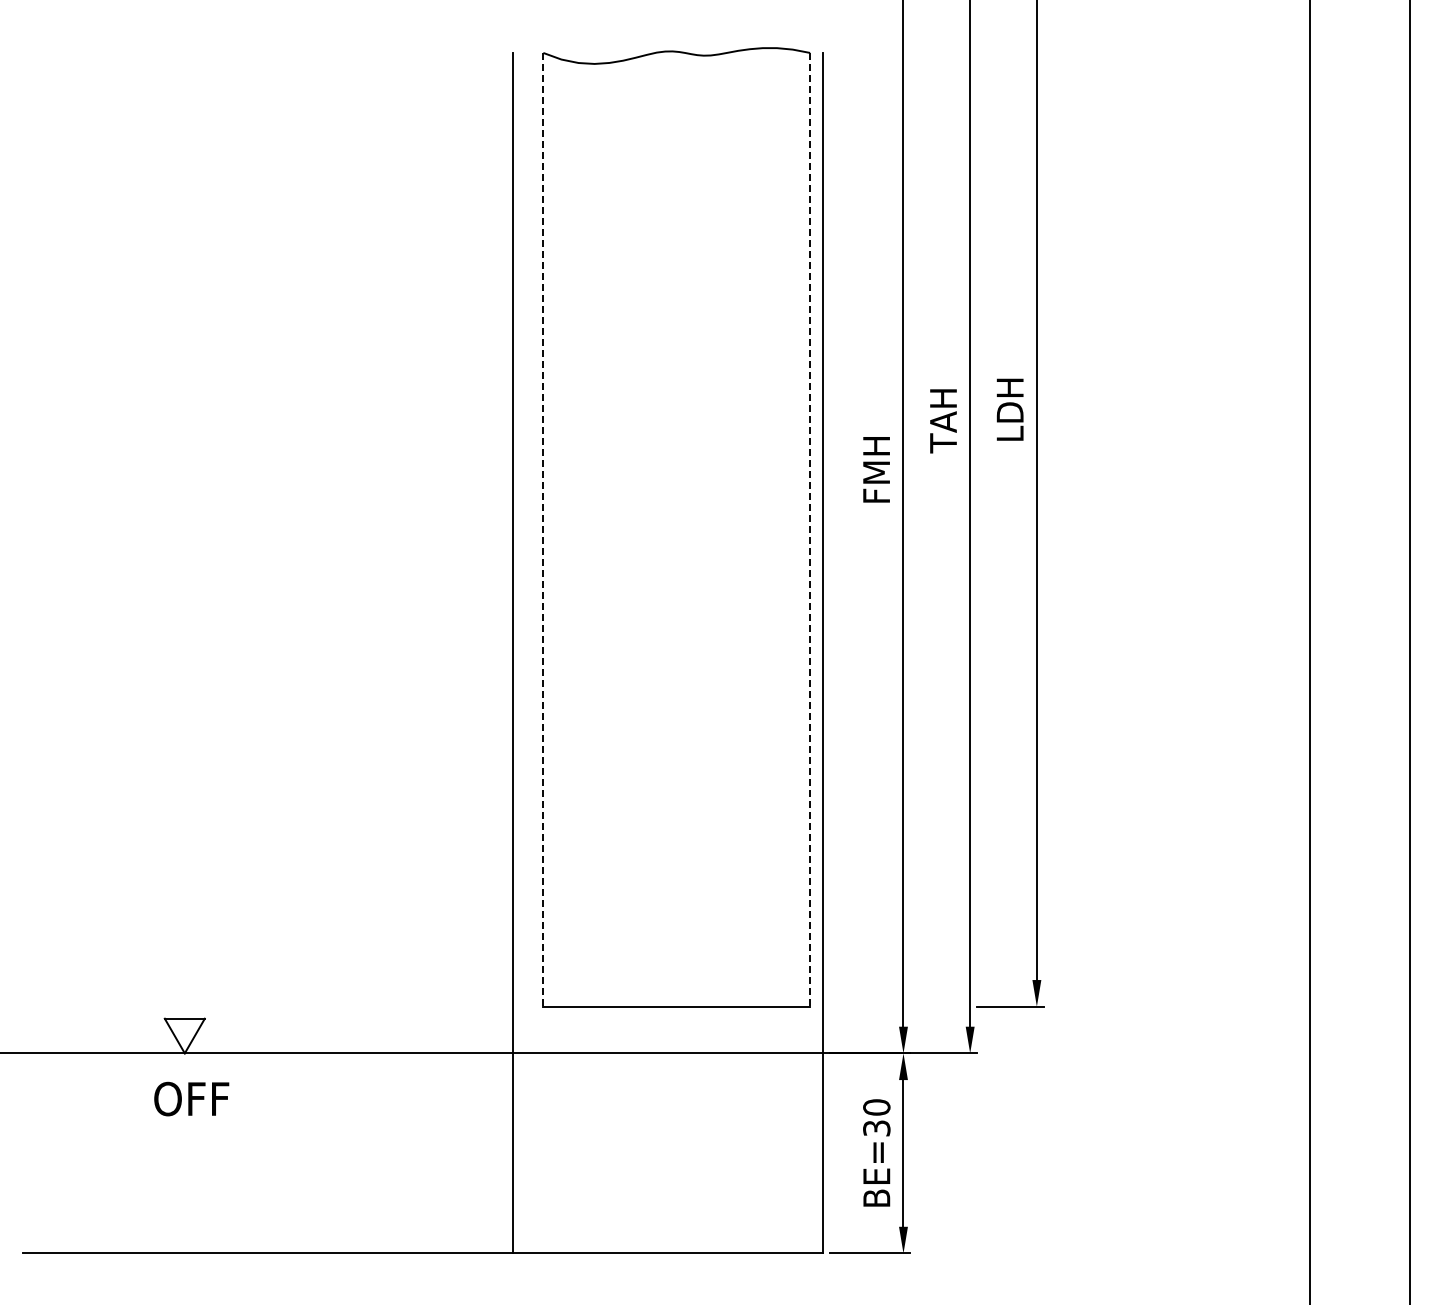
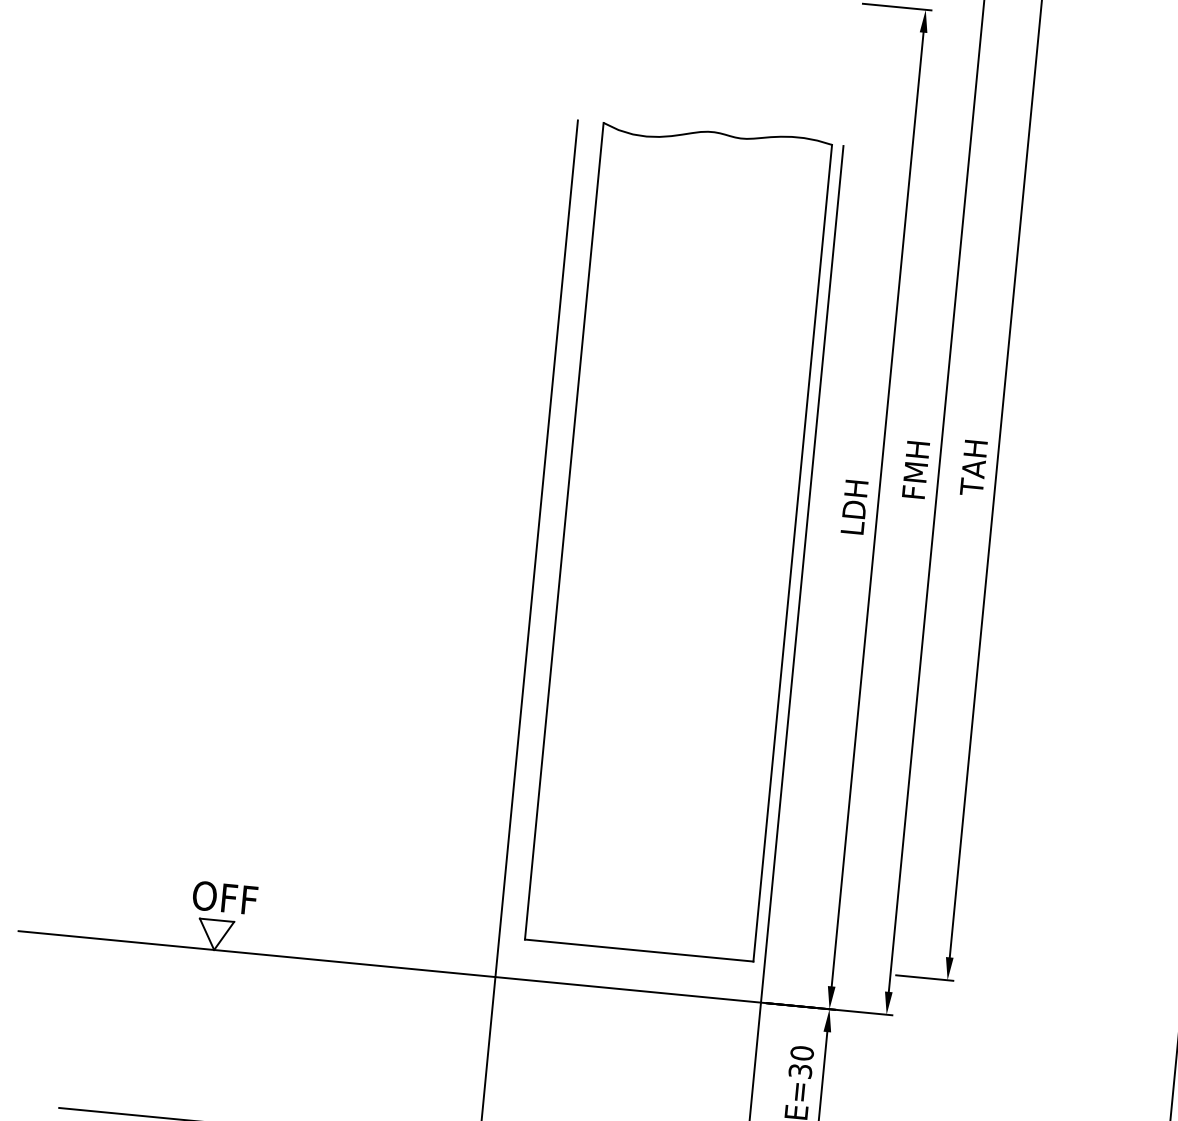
text: (1009, 410) -> (973, 467), LDH -> TAH
text: (943, 420) -> (915, 470), TAH -> FMH
text: (876, 469) -> (854, 507), FMH -> LDH
line: (543, 529) -> (564, 530), dashed -> solid
line: (810, 529) -> (793, 552), dashed -> solid
text: (191, 1098) -> (224, 897), moved

